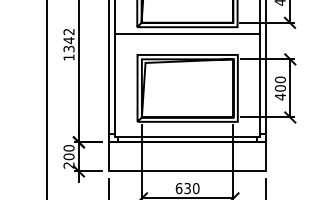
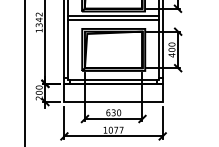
line: (187, 39) -> (113, 19), added

